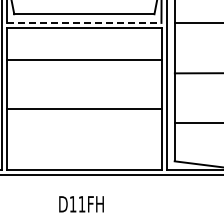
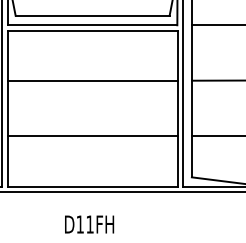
line: (84, 22) -> (92, 24), dashed -> solid
line: (83, 60) -> (91, 80), moved
line: (83, 109) -> (91, 135), moved

